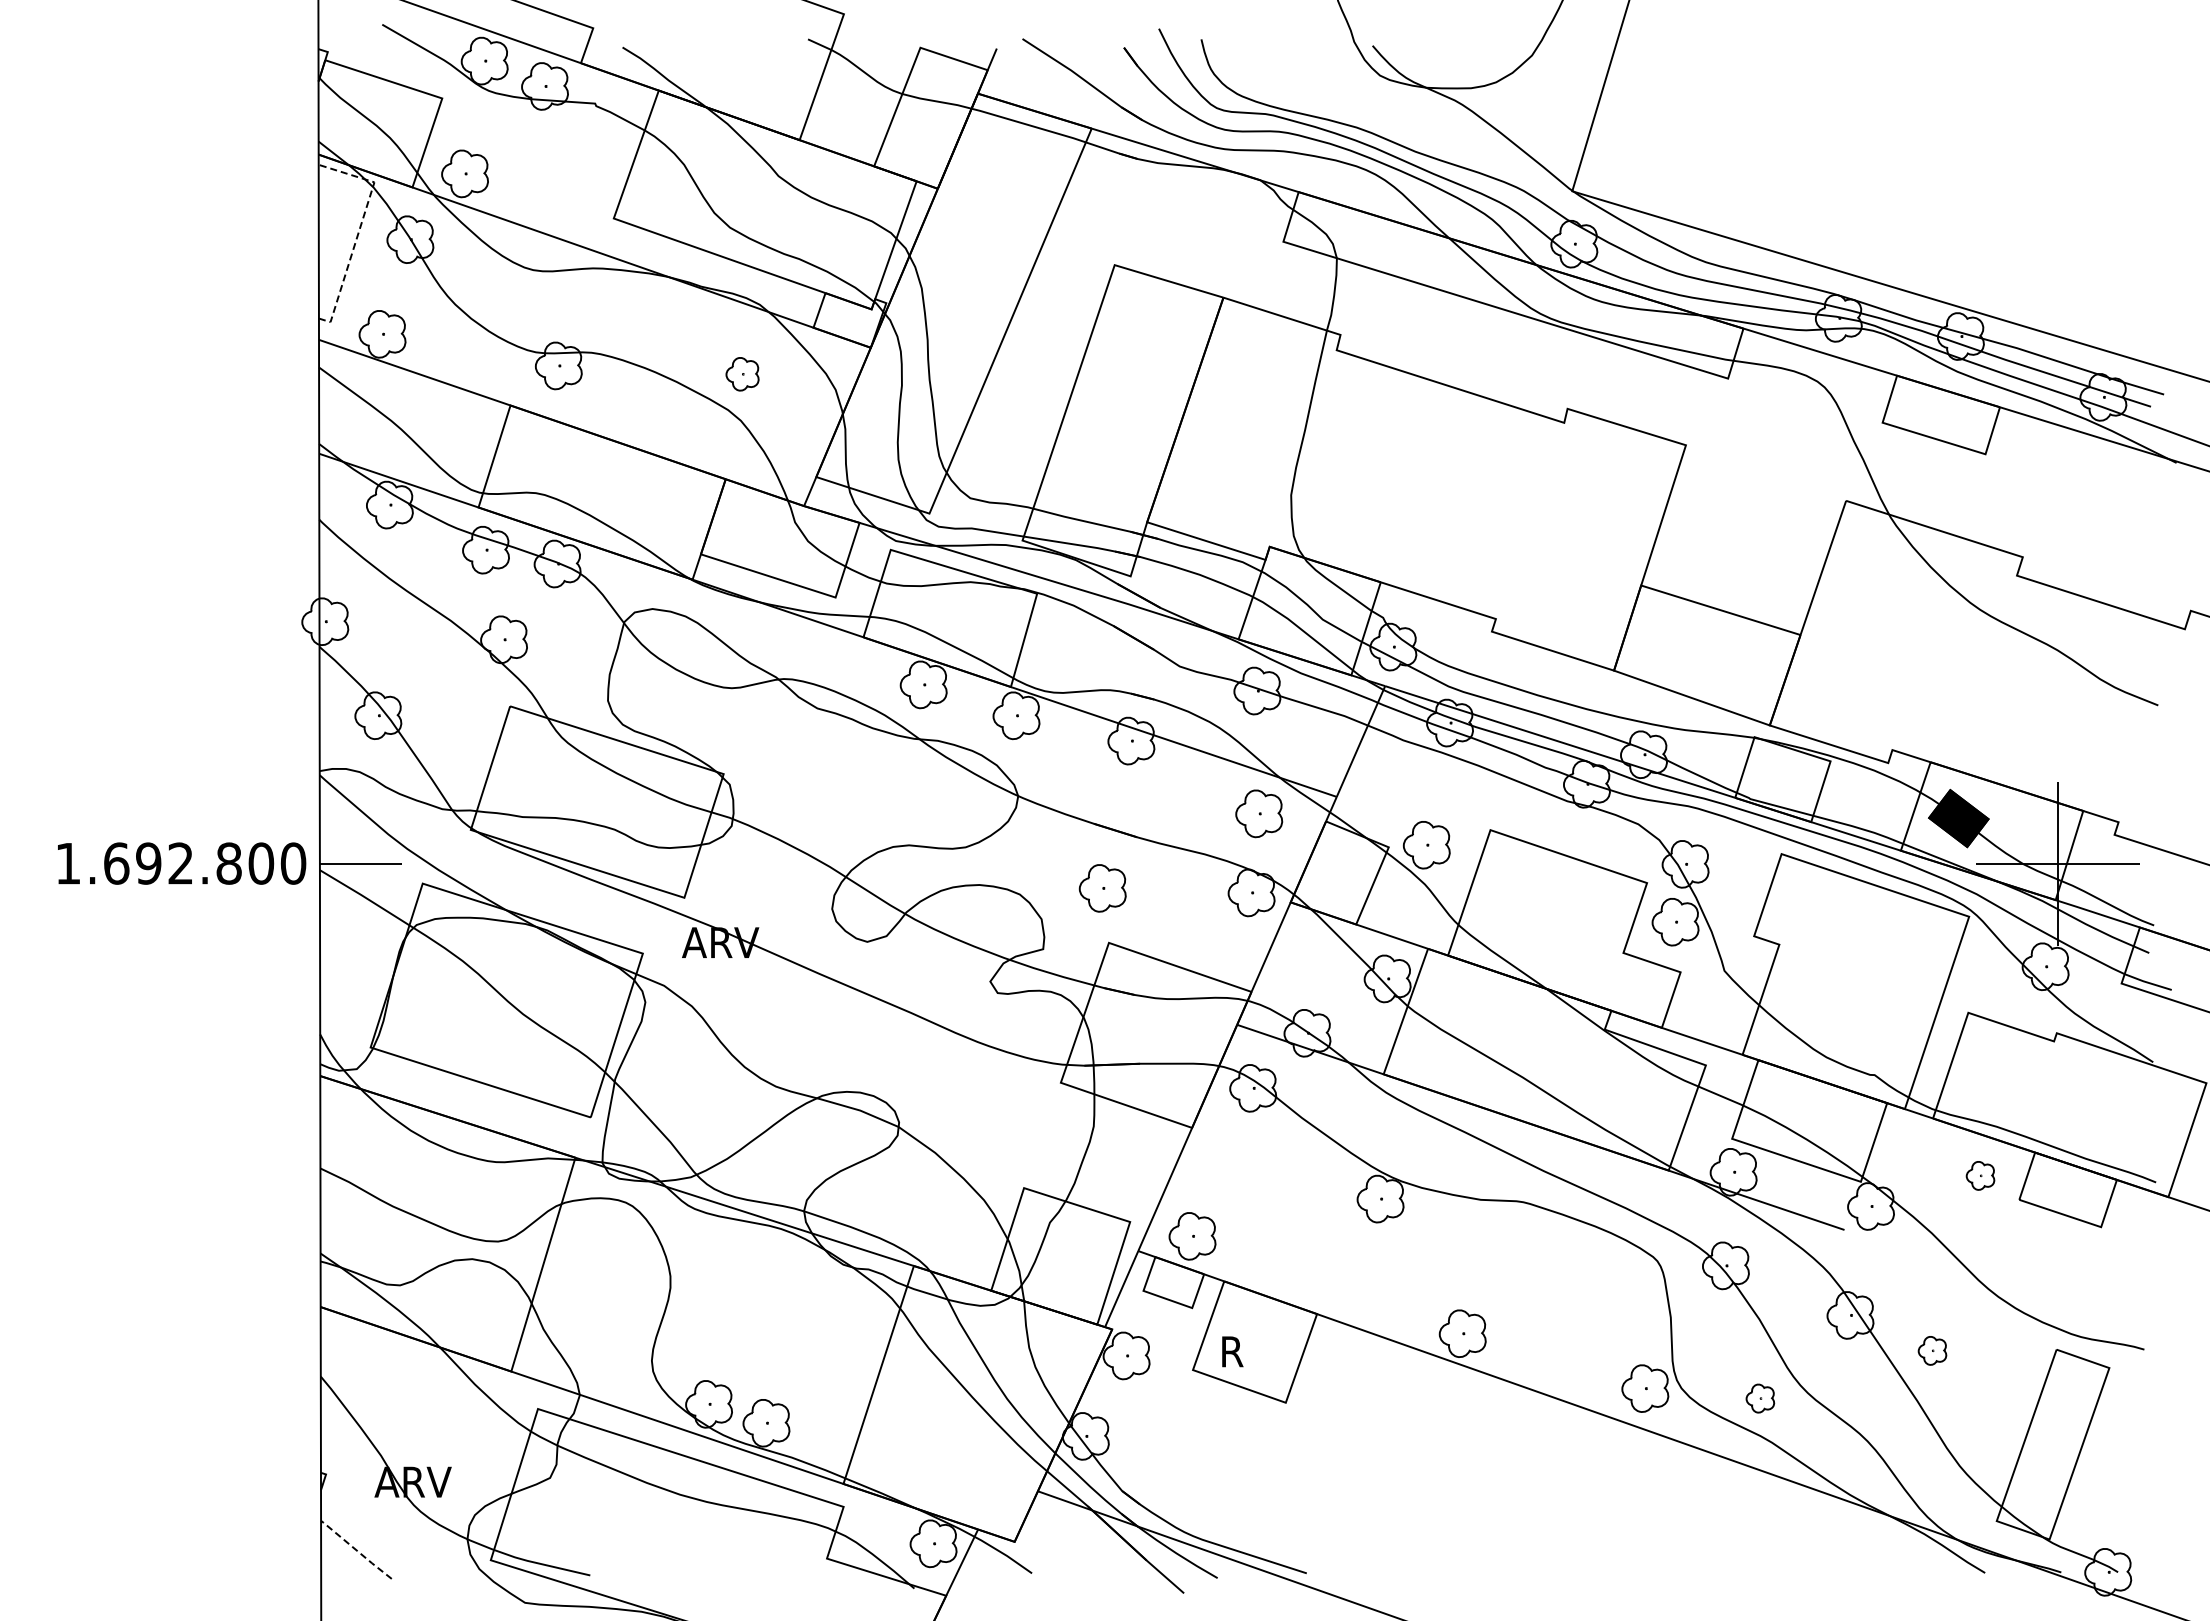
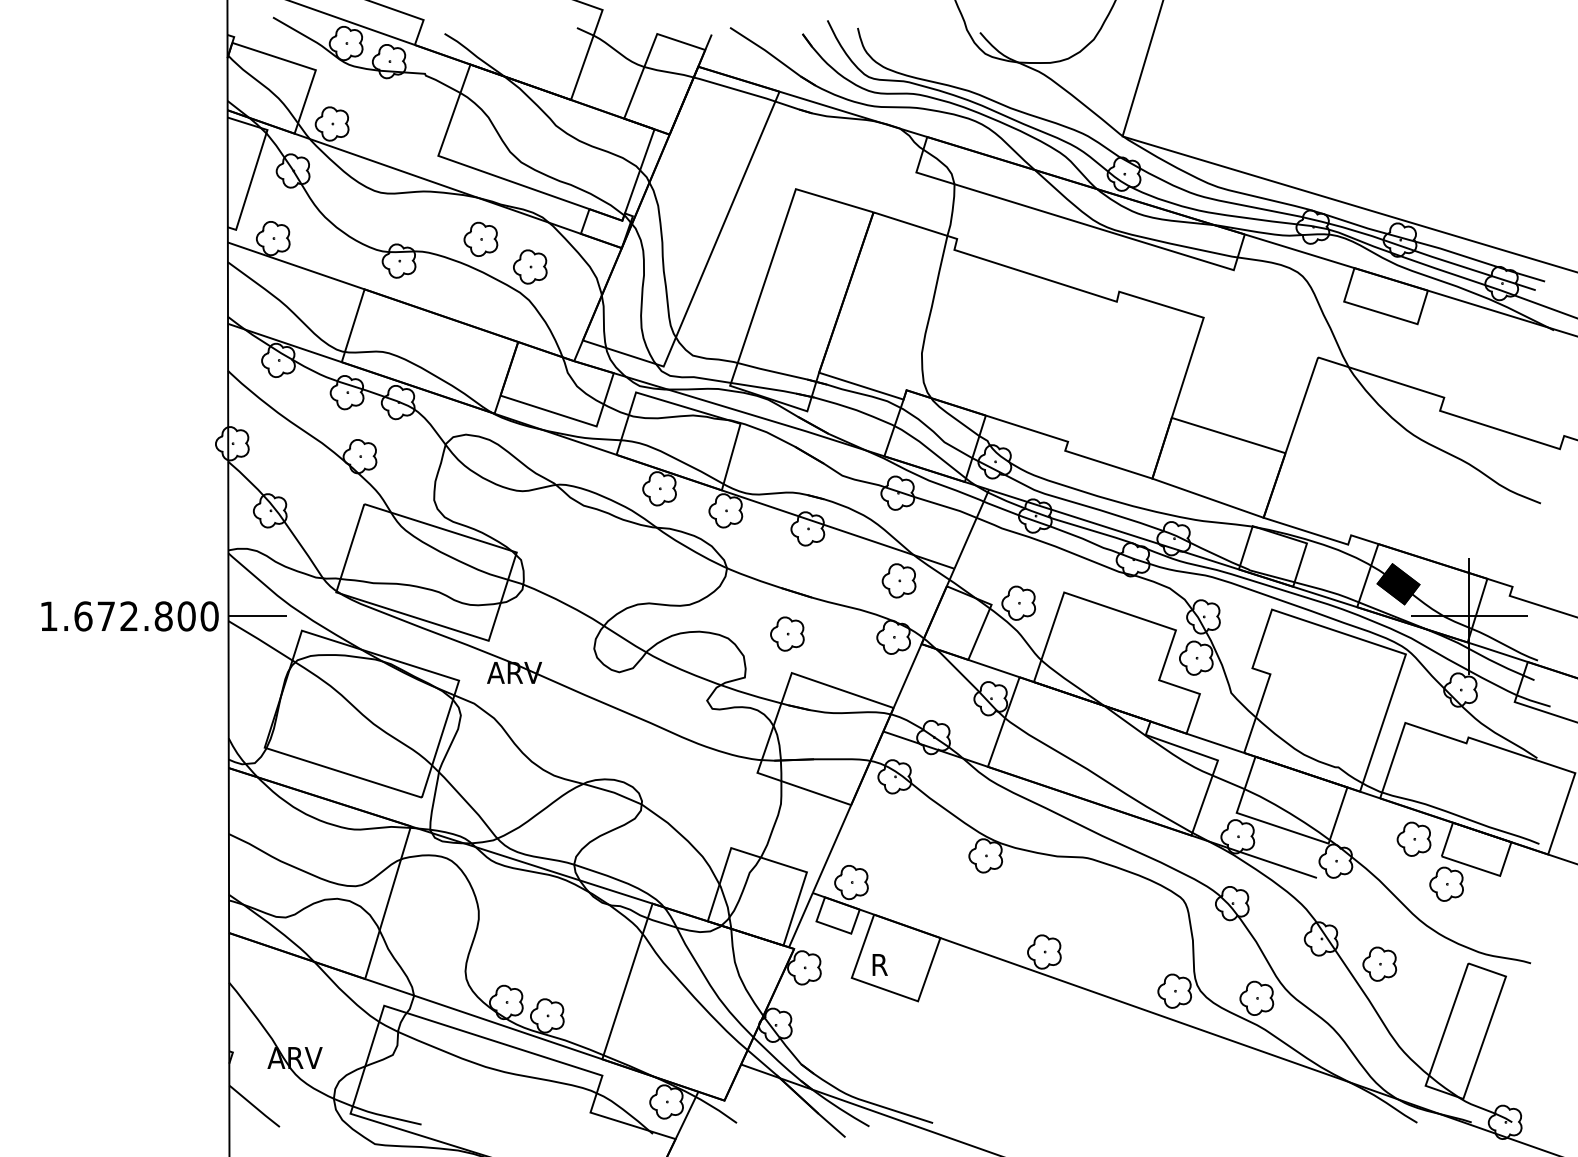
line: (359, 229) -> (256, 163), dashed -> solid
part: (673, 335) -> (480, 239), added
part: (742, 374) -> (530, 267), size x1.43
text: (148, 863) -> (106, 616), 1.692.800 -> 1.672.800
part: (1980, 1175) -> (1414, 839), size x1.67
part: (2026, 1238) -> (1446, 884), added
part: (1932, 1350) -> (1379, 964), size x1.67
part: (1760, 1398) -> (1256, 998), size x1.67
line: (356, 1550) -> (254, 1106), dashed -> solid

